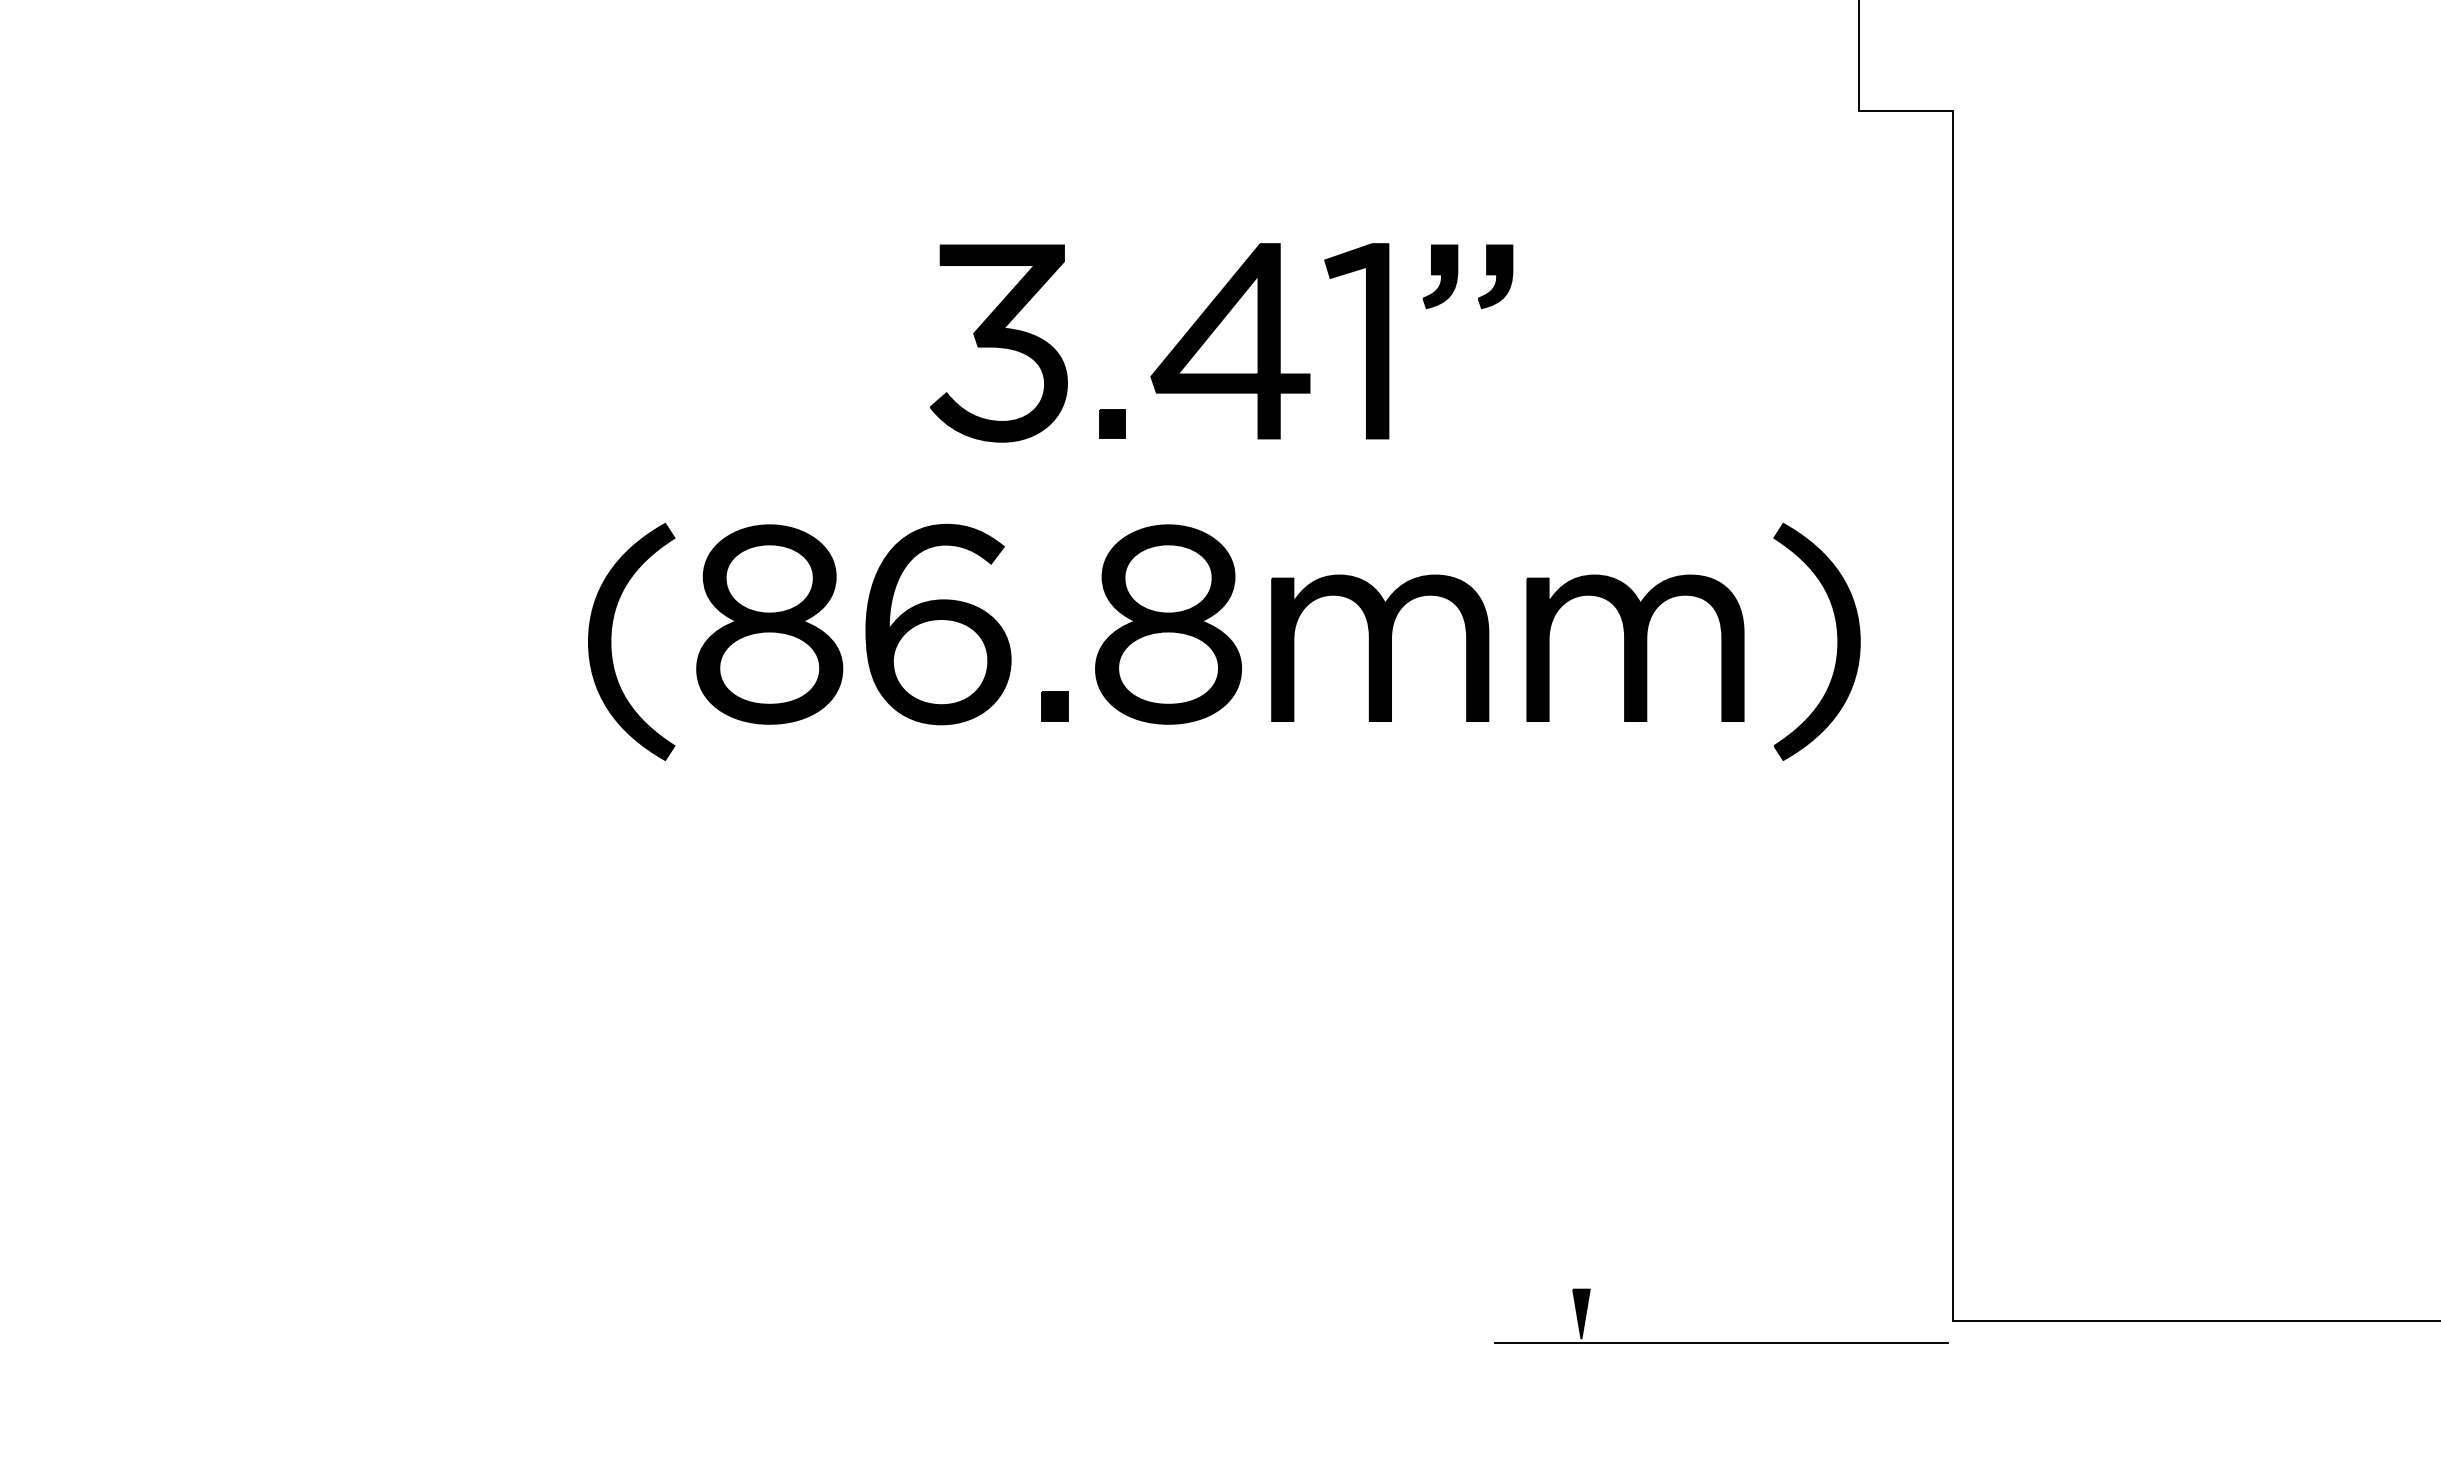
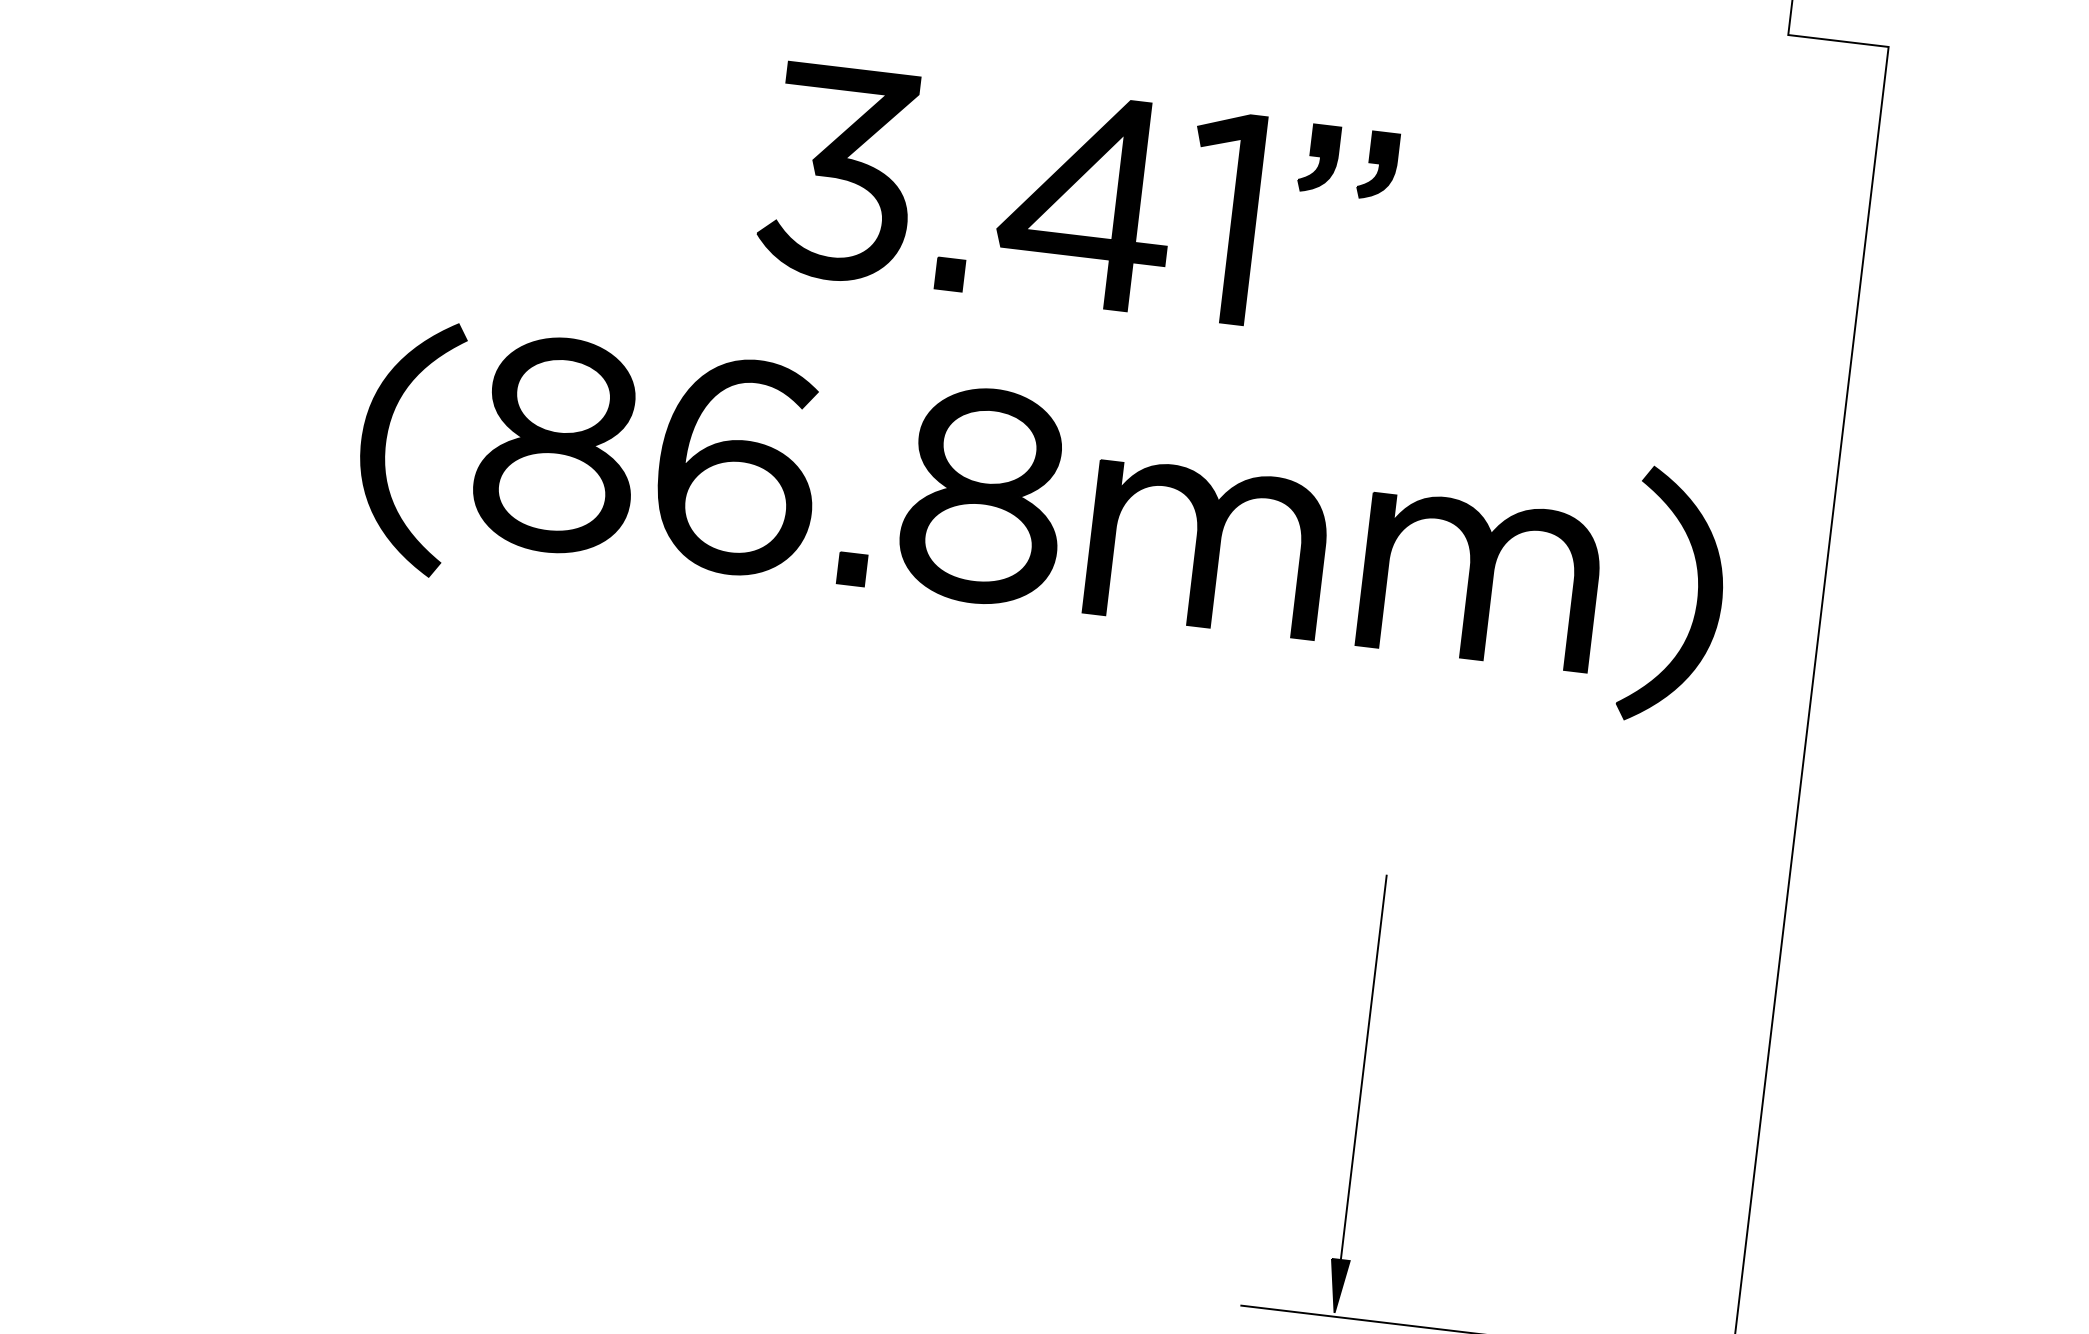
line: (1581, 1120) -> (1362, 1079), added

